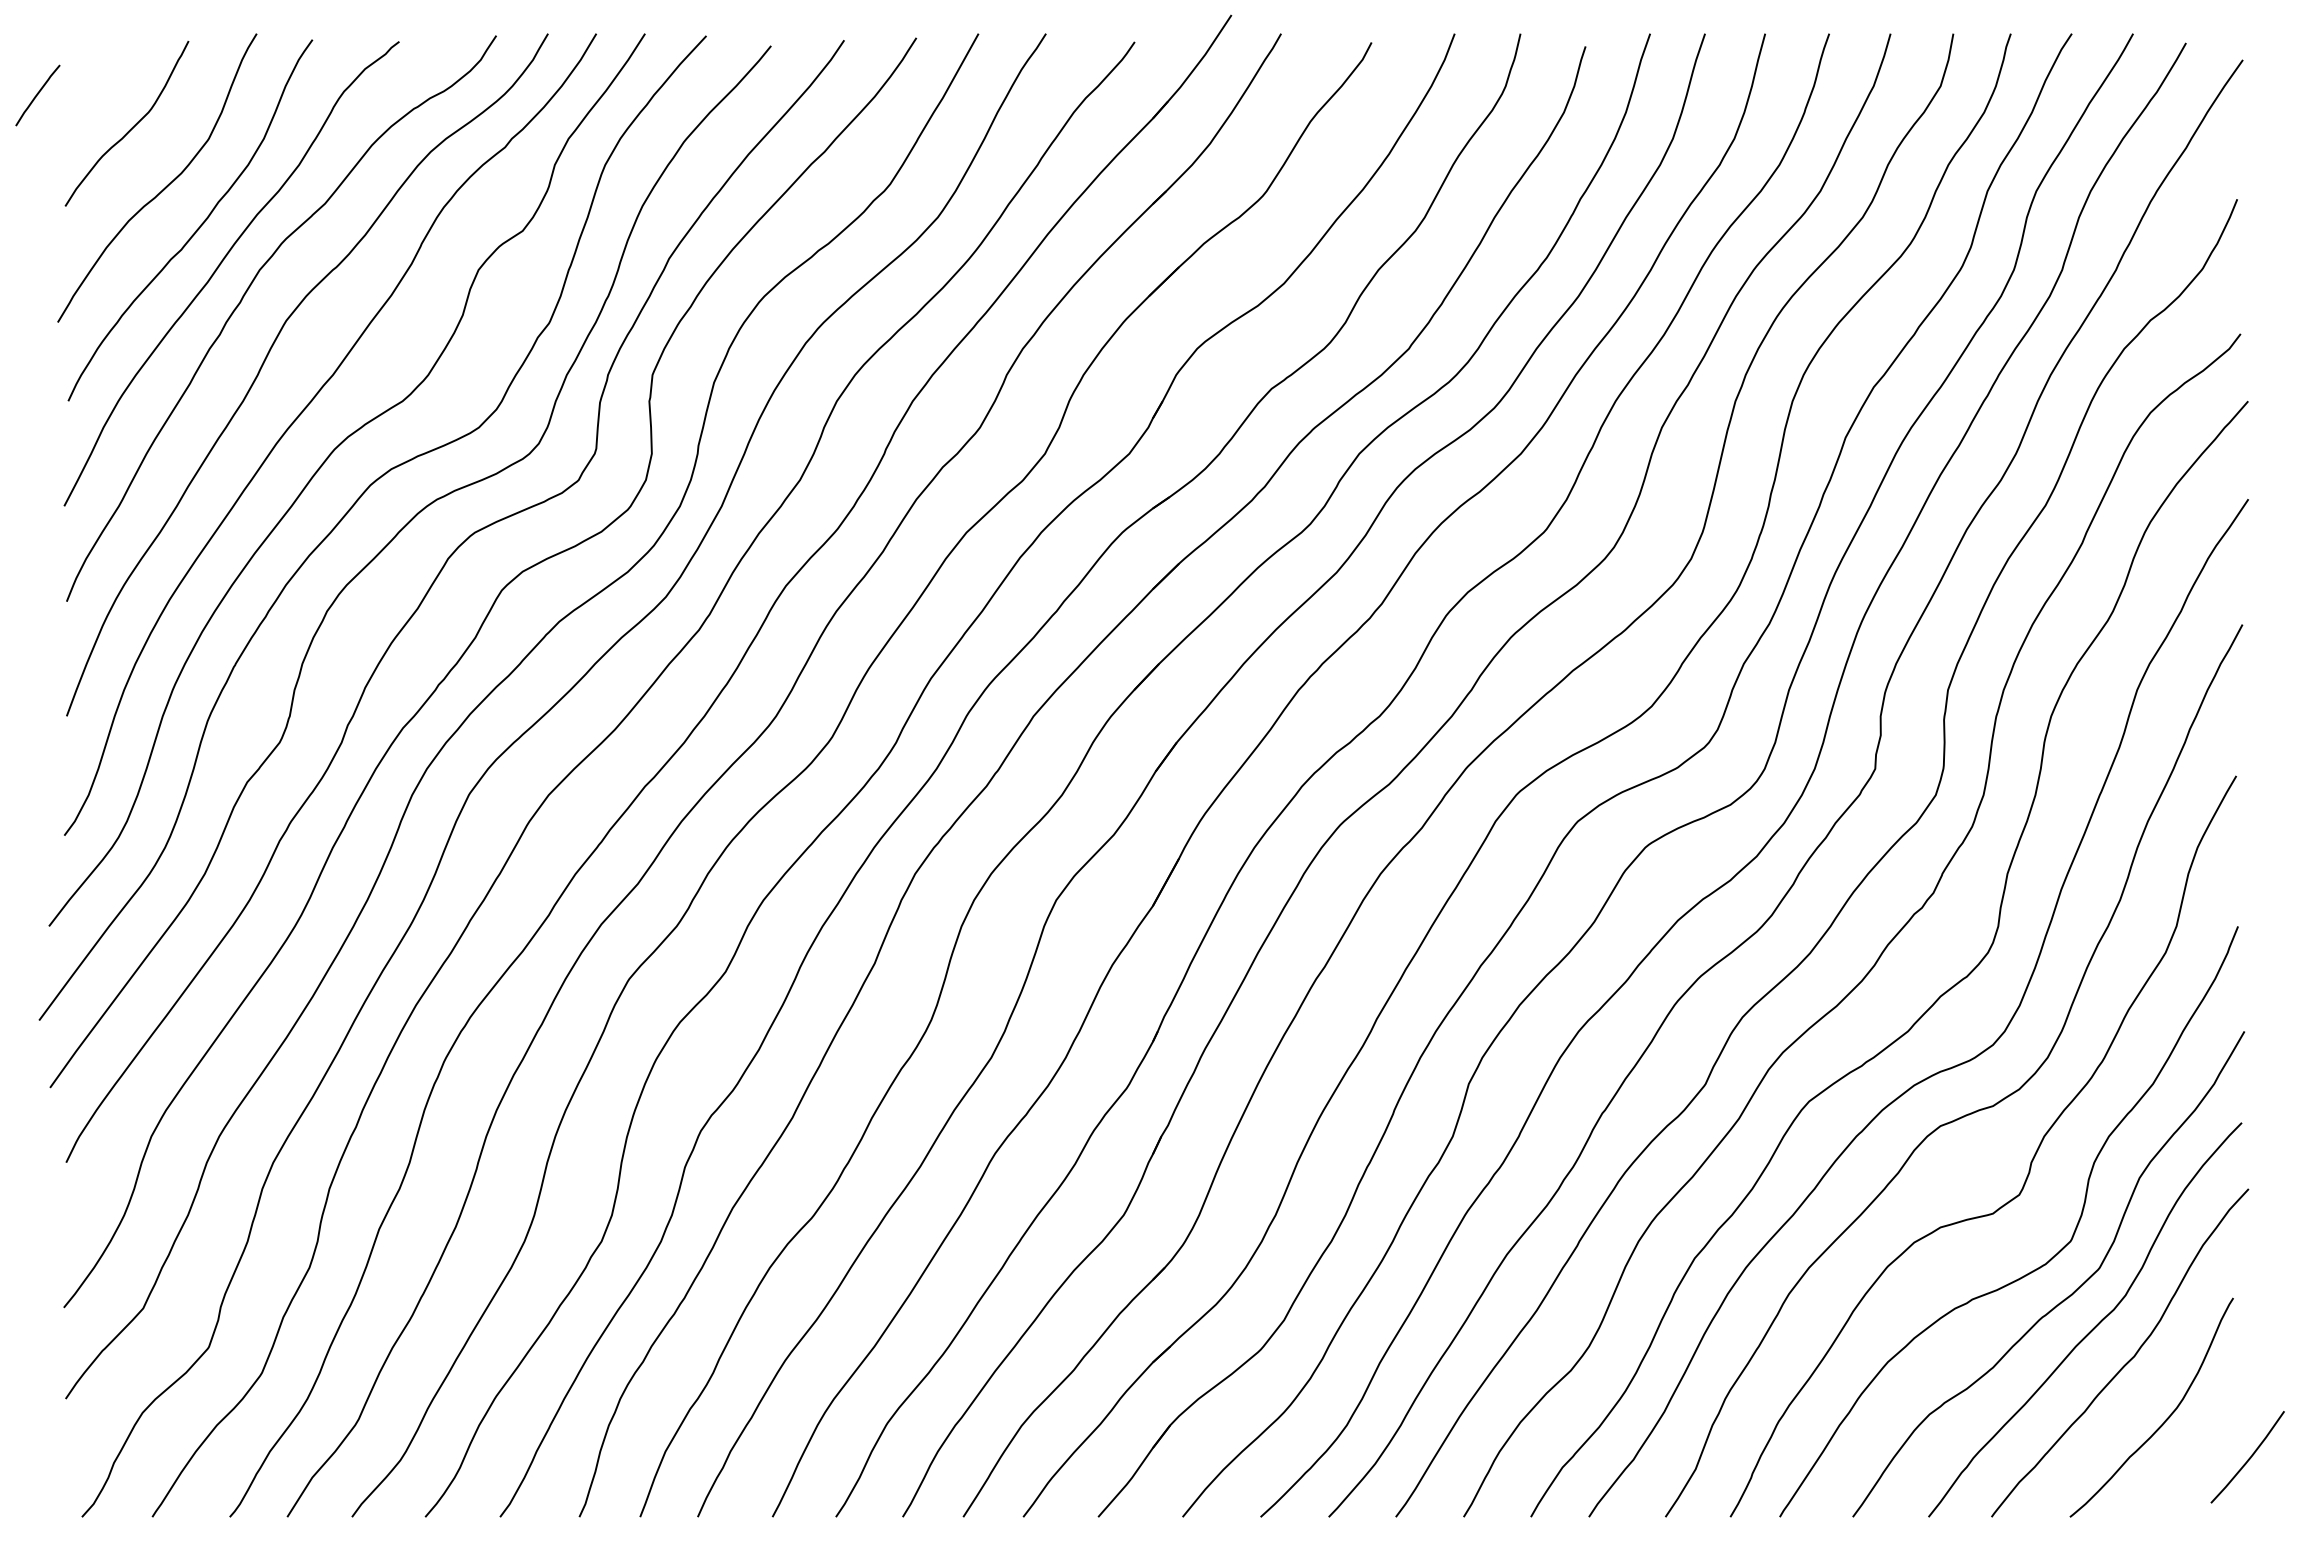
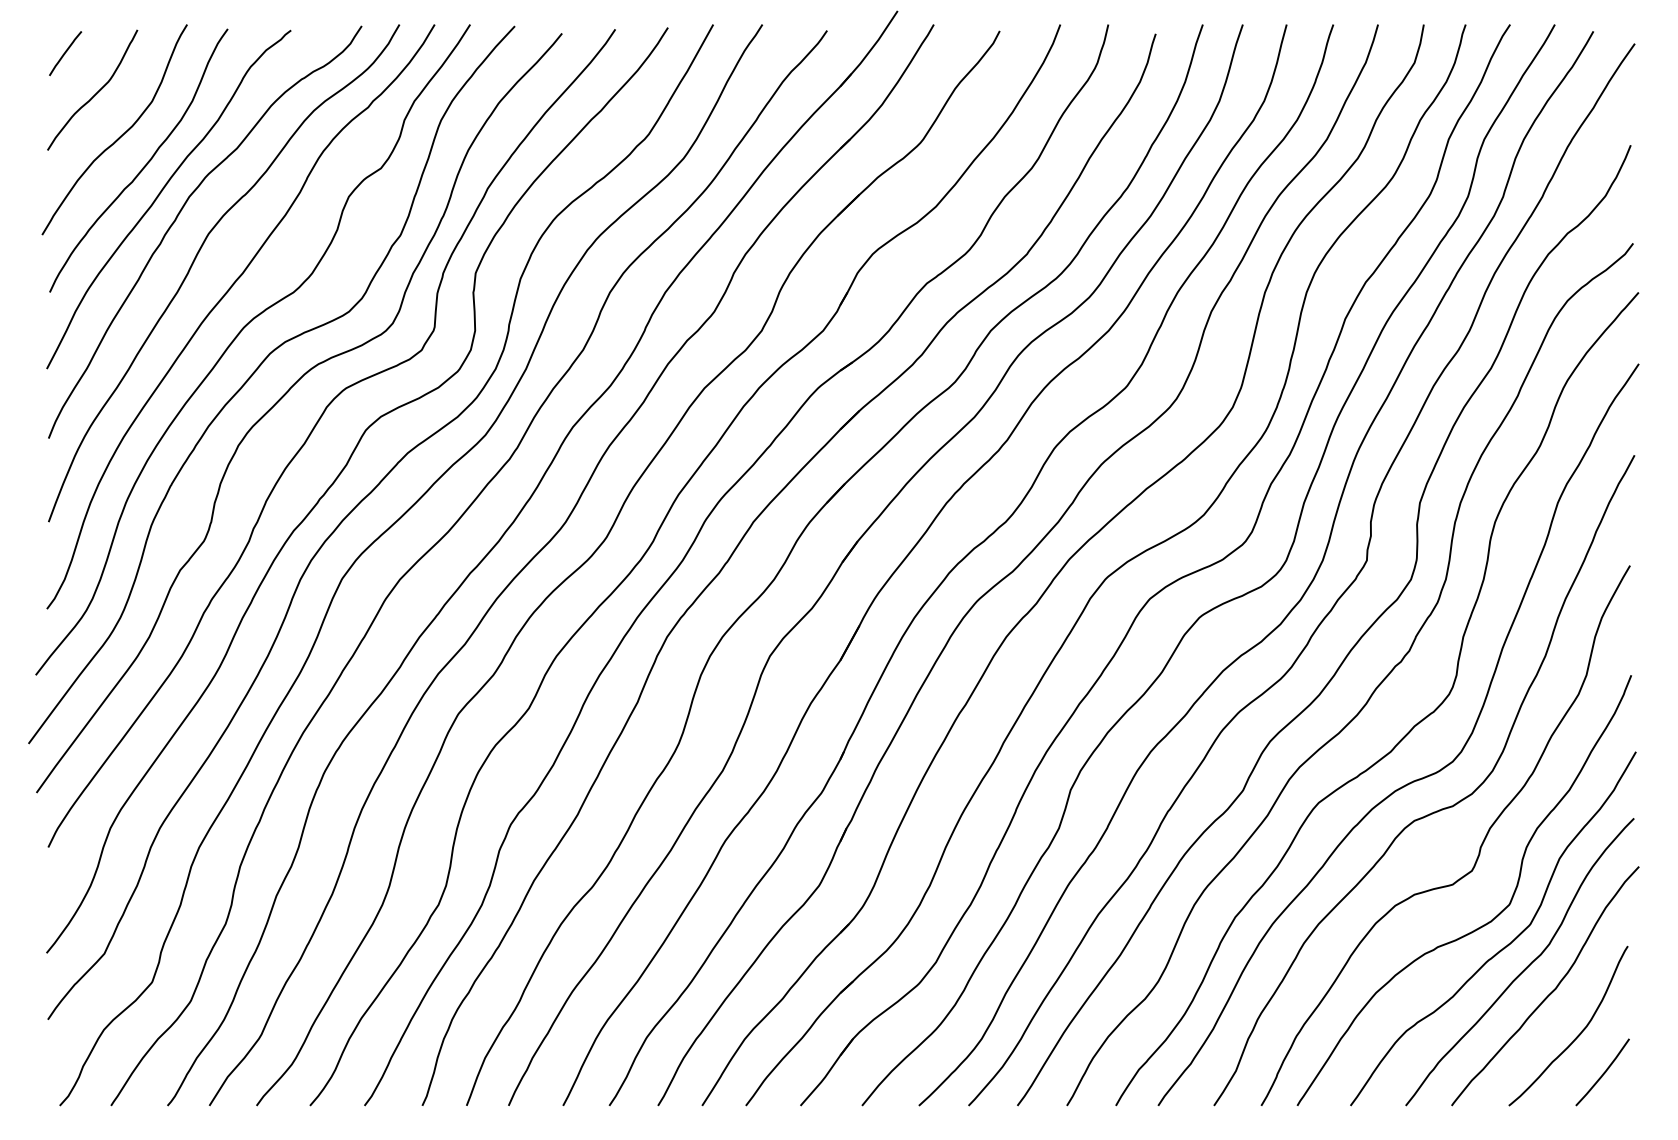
curve: (37, 95) -> (65, 53), moved
curve: (2248, 1458) -> (1603, 1073), moved

